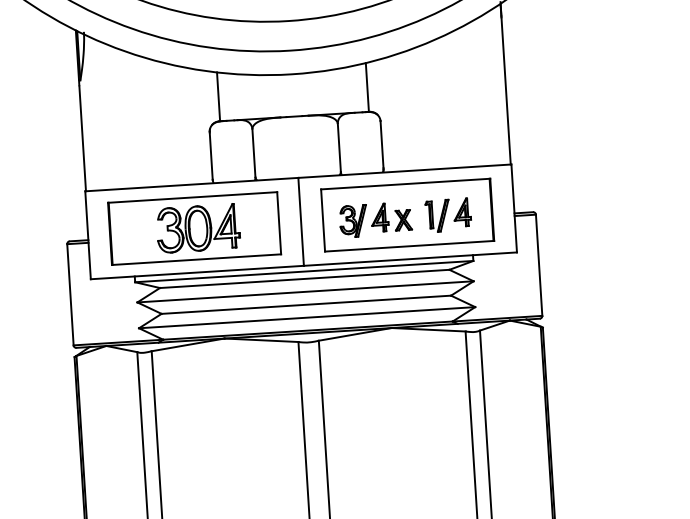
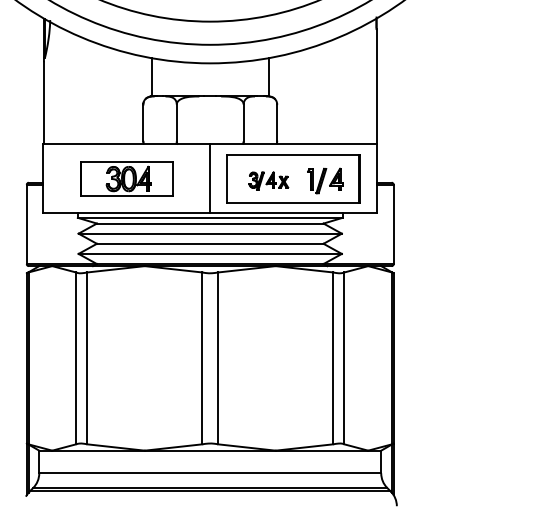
part: (375, 219) -> (268, 180), size x0.7
part: (194, 228) -> (126, 178), size x0.7

